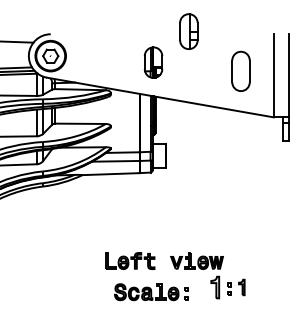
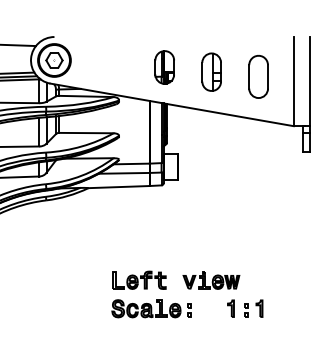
part: (188, 30) -> (211, 71), moved
part: (214, 287) -> (230, 308), size x0.71
part: (151, 291) -> (151, 308), moved

